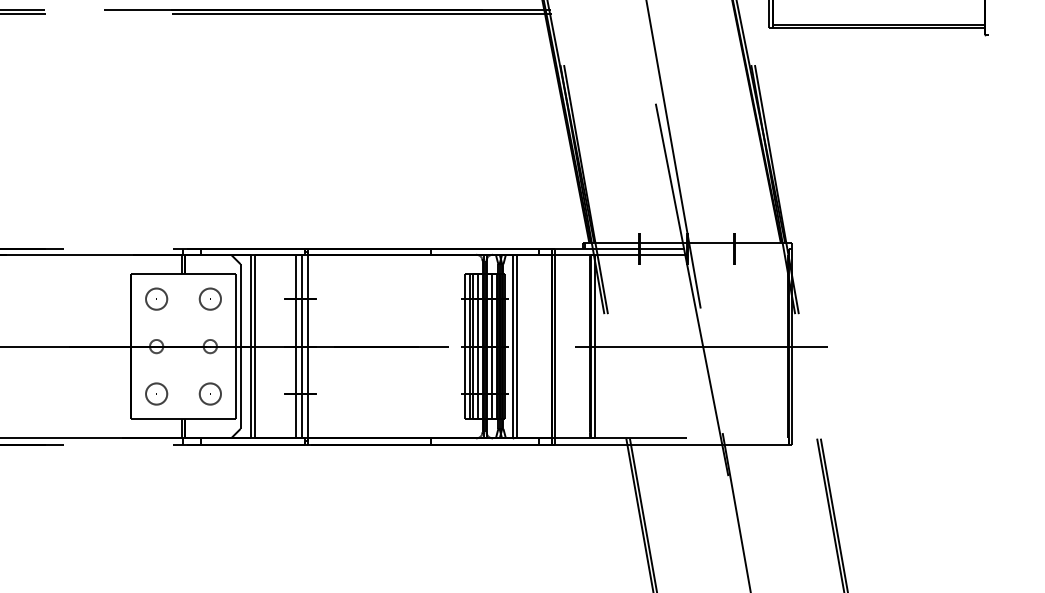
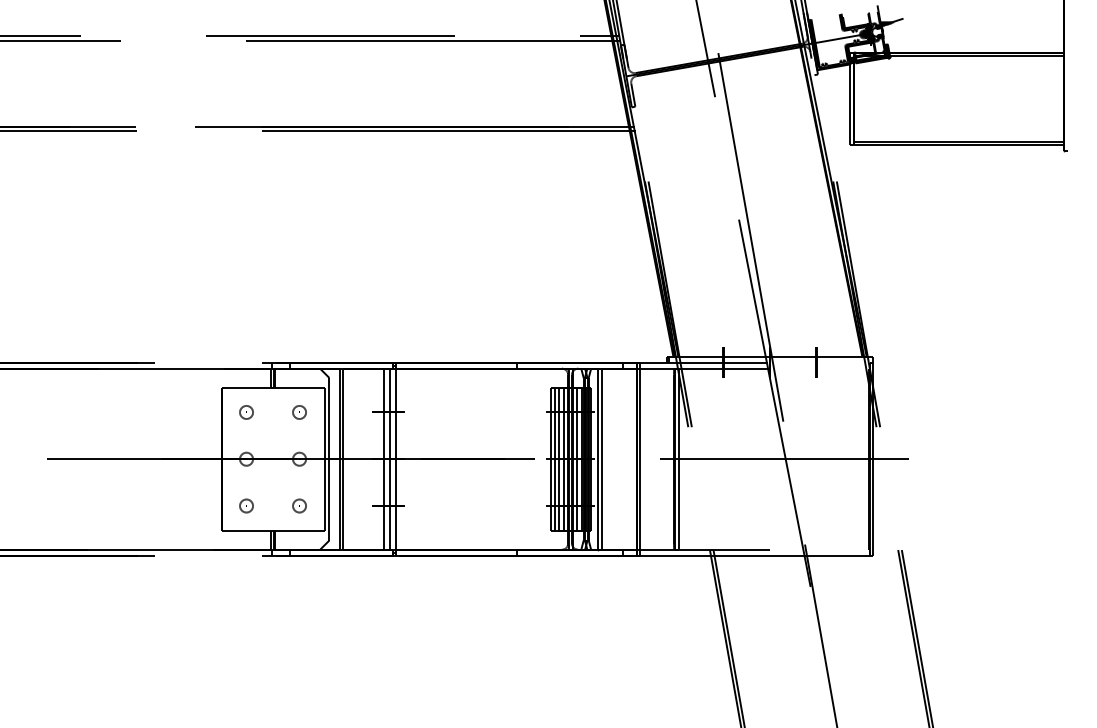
part: (156, 299) -> (246, 412), size x0.62
part: (210, 299) -> (299, 412), size x0.62
part: (156, 393) -> (246, 505), size x0.62
part: (210, 393) -> (299, 505), size x0.62

